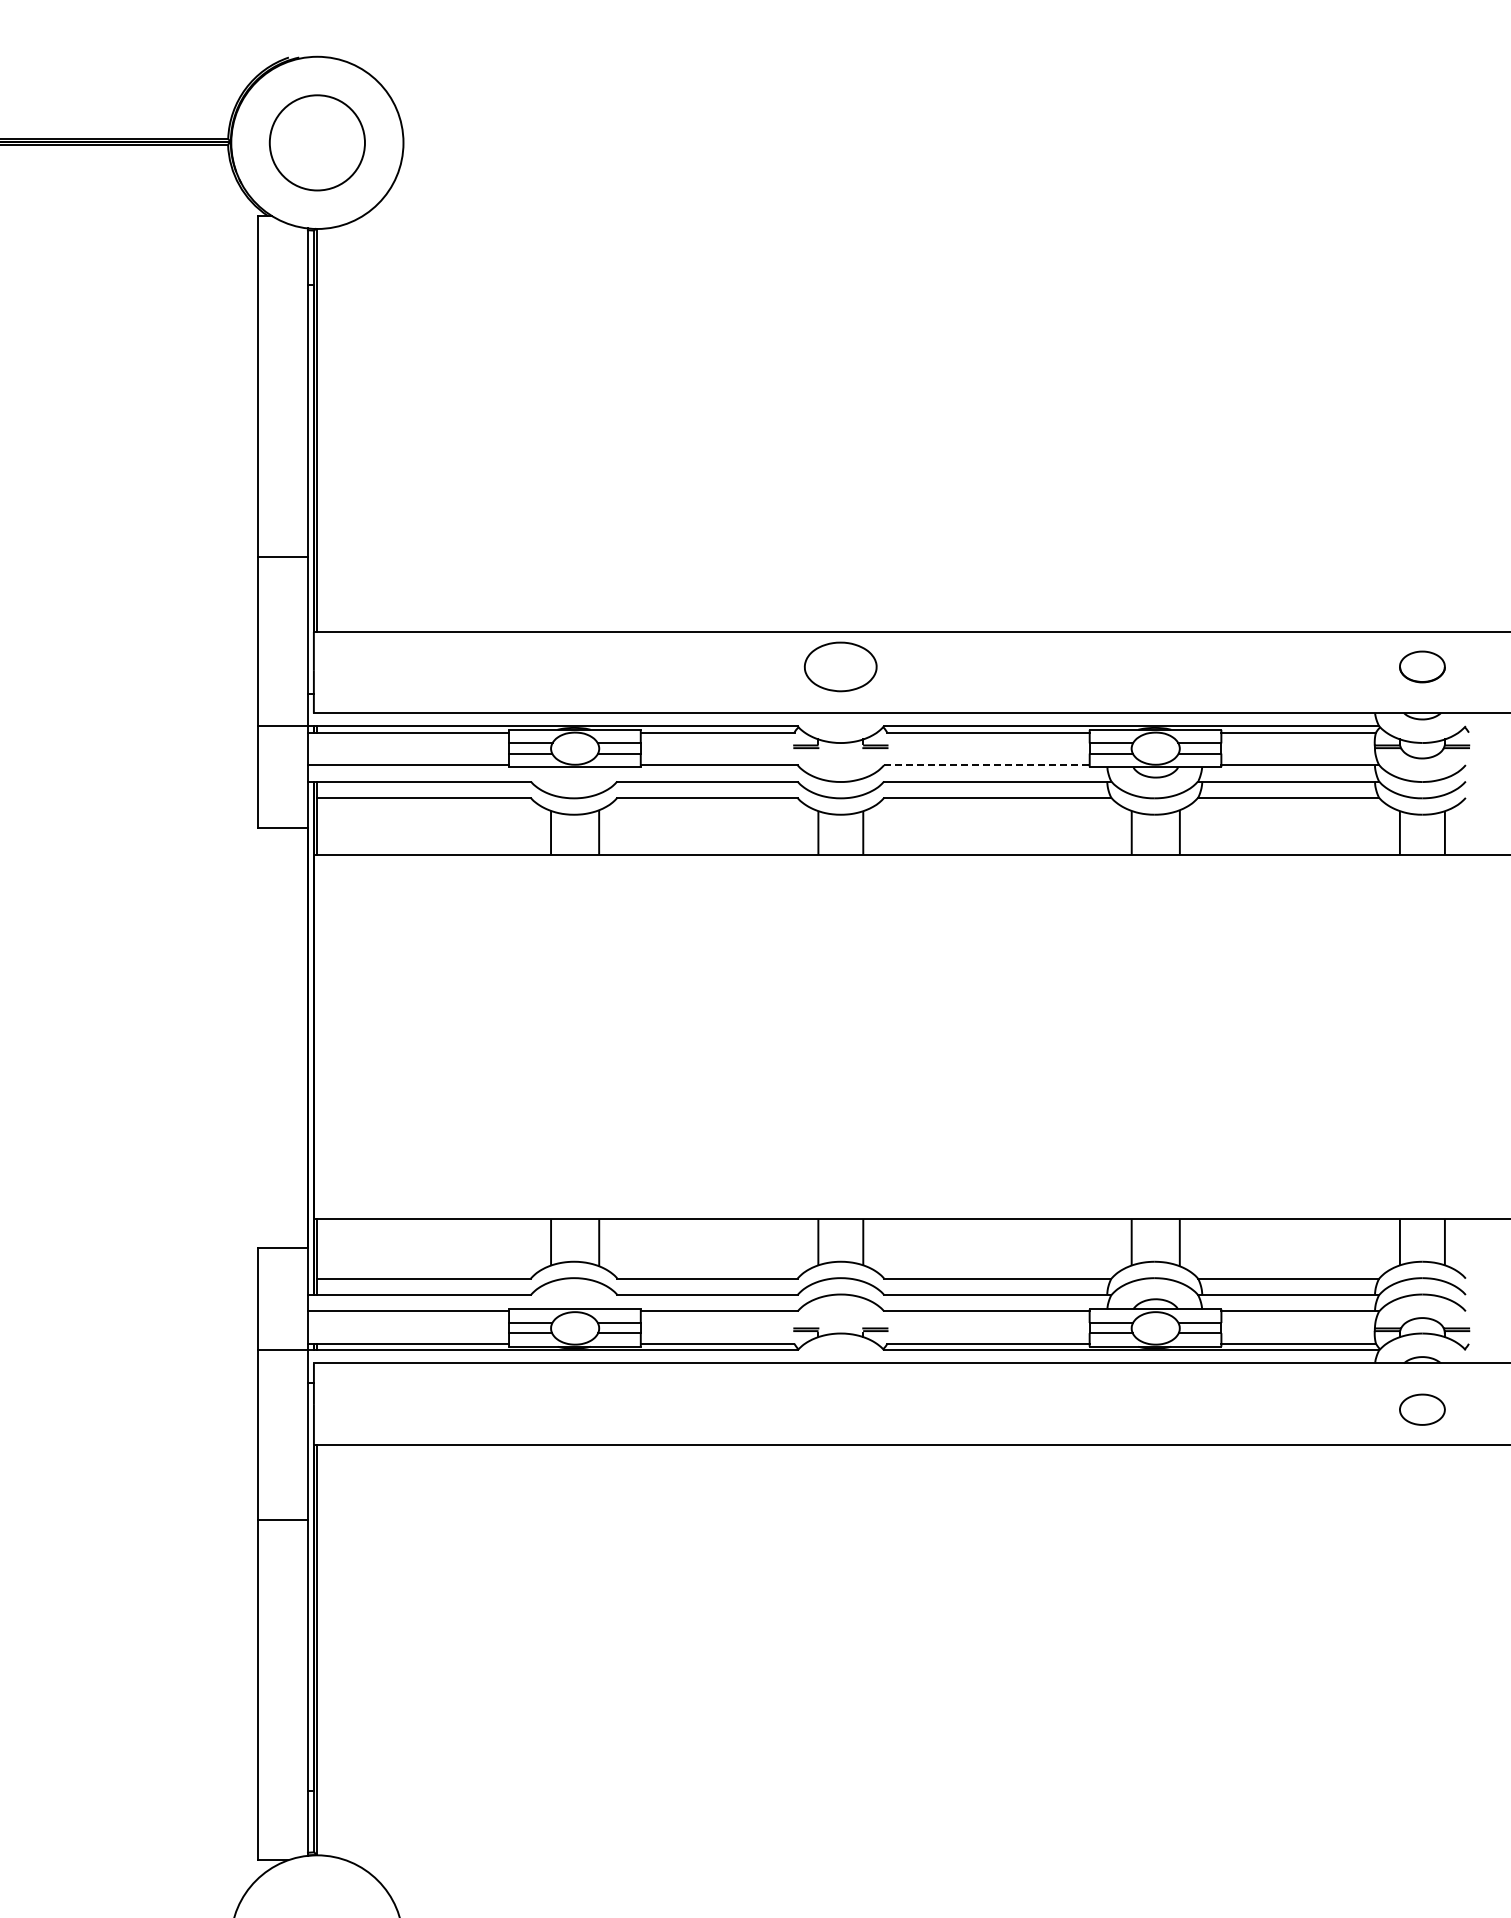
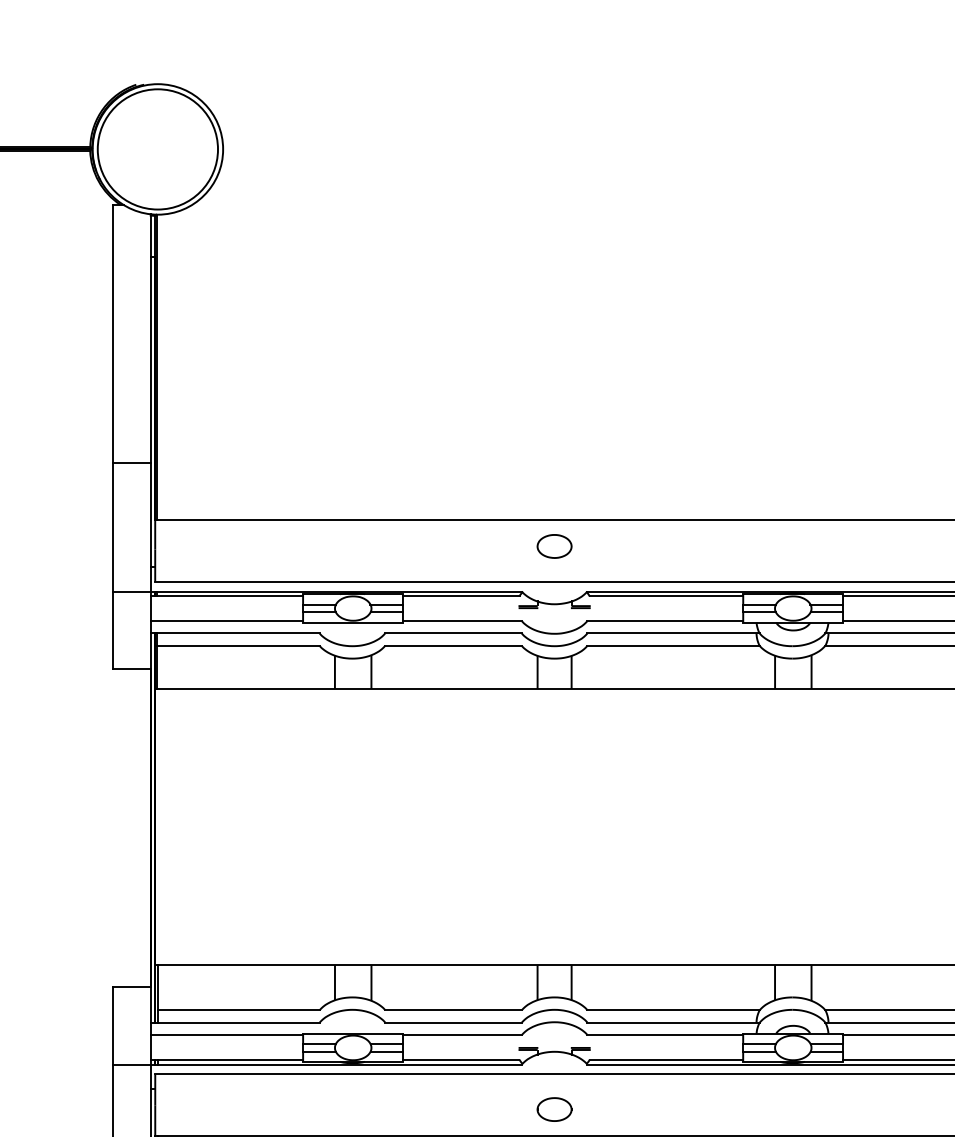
circle: (317, 142) -> (157, 149), size x1.67
part: (840, 666) -> (554, 546), size x0.62
line: (986, 765) -> (665, 621), dashed -> solid
part: (840, 1409) -> (554, 1109), added

